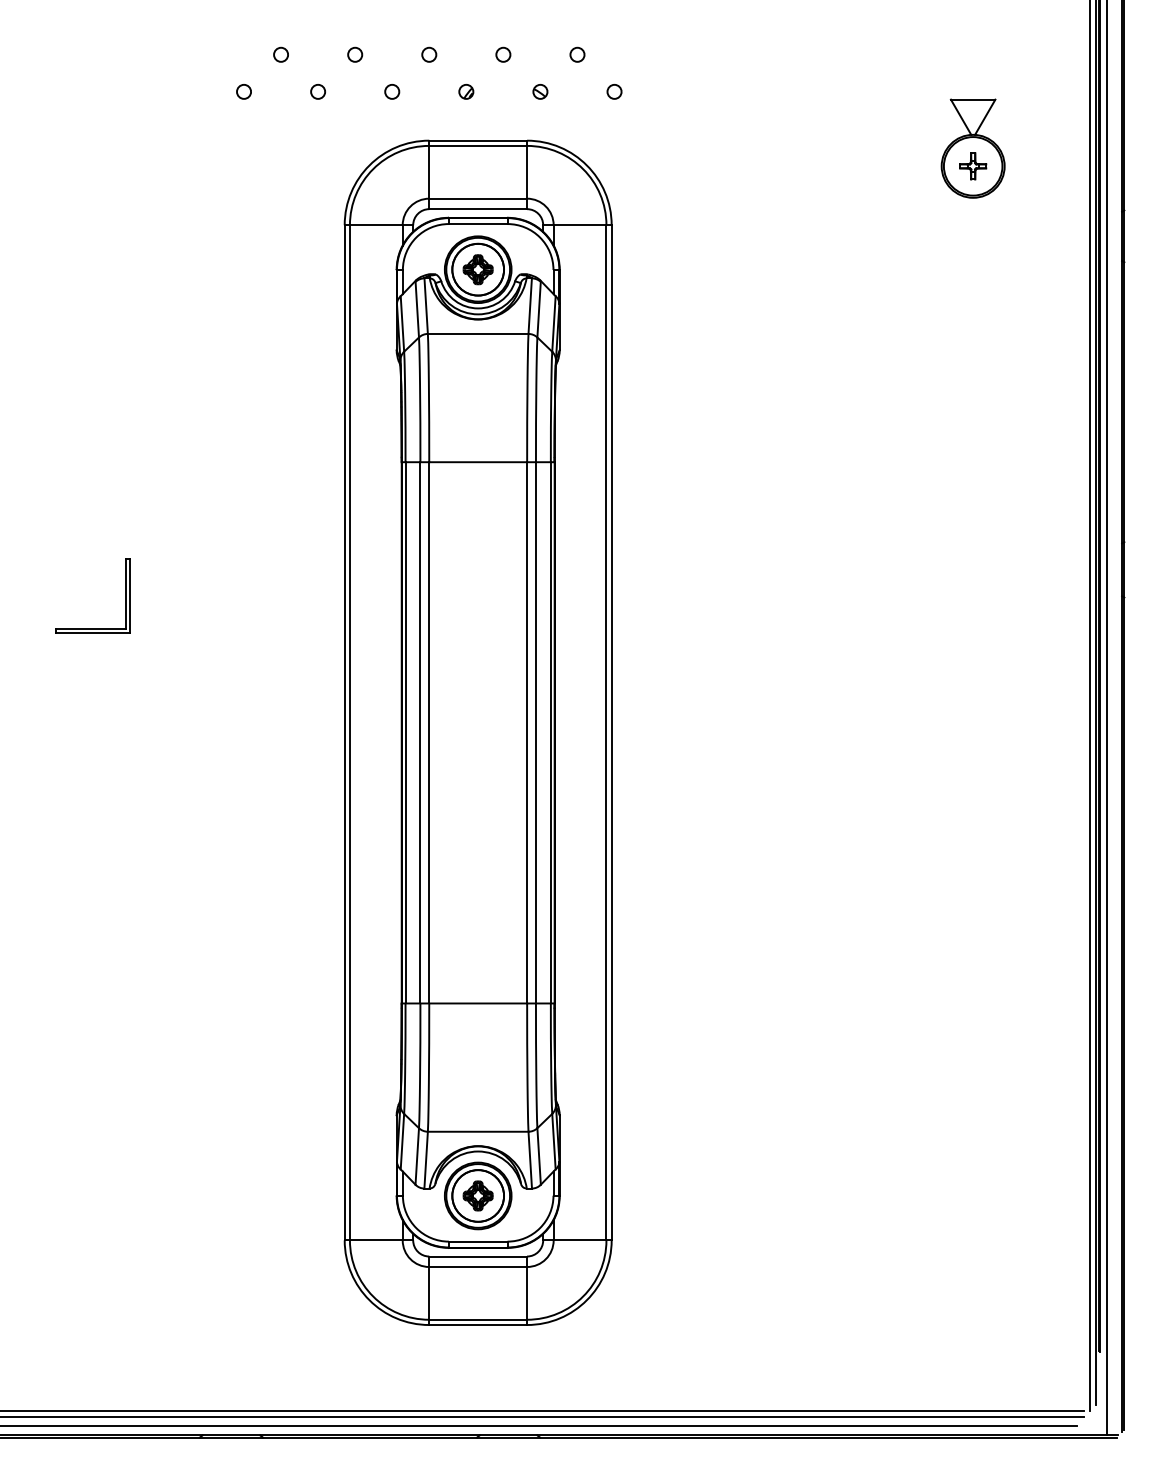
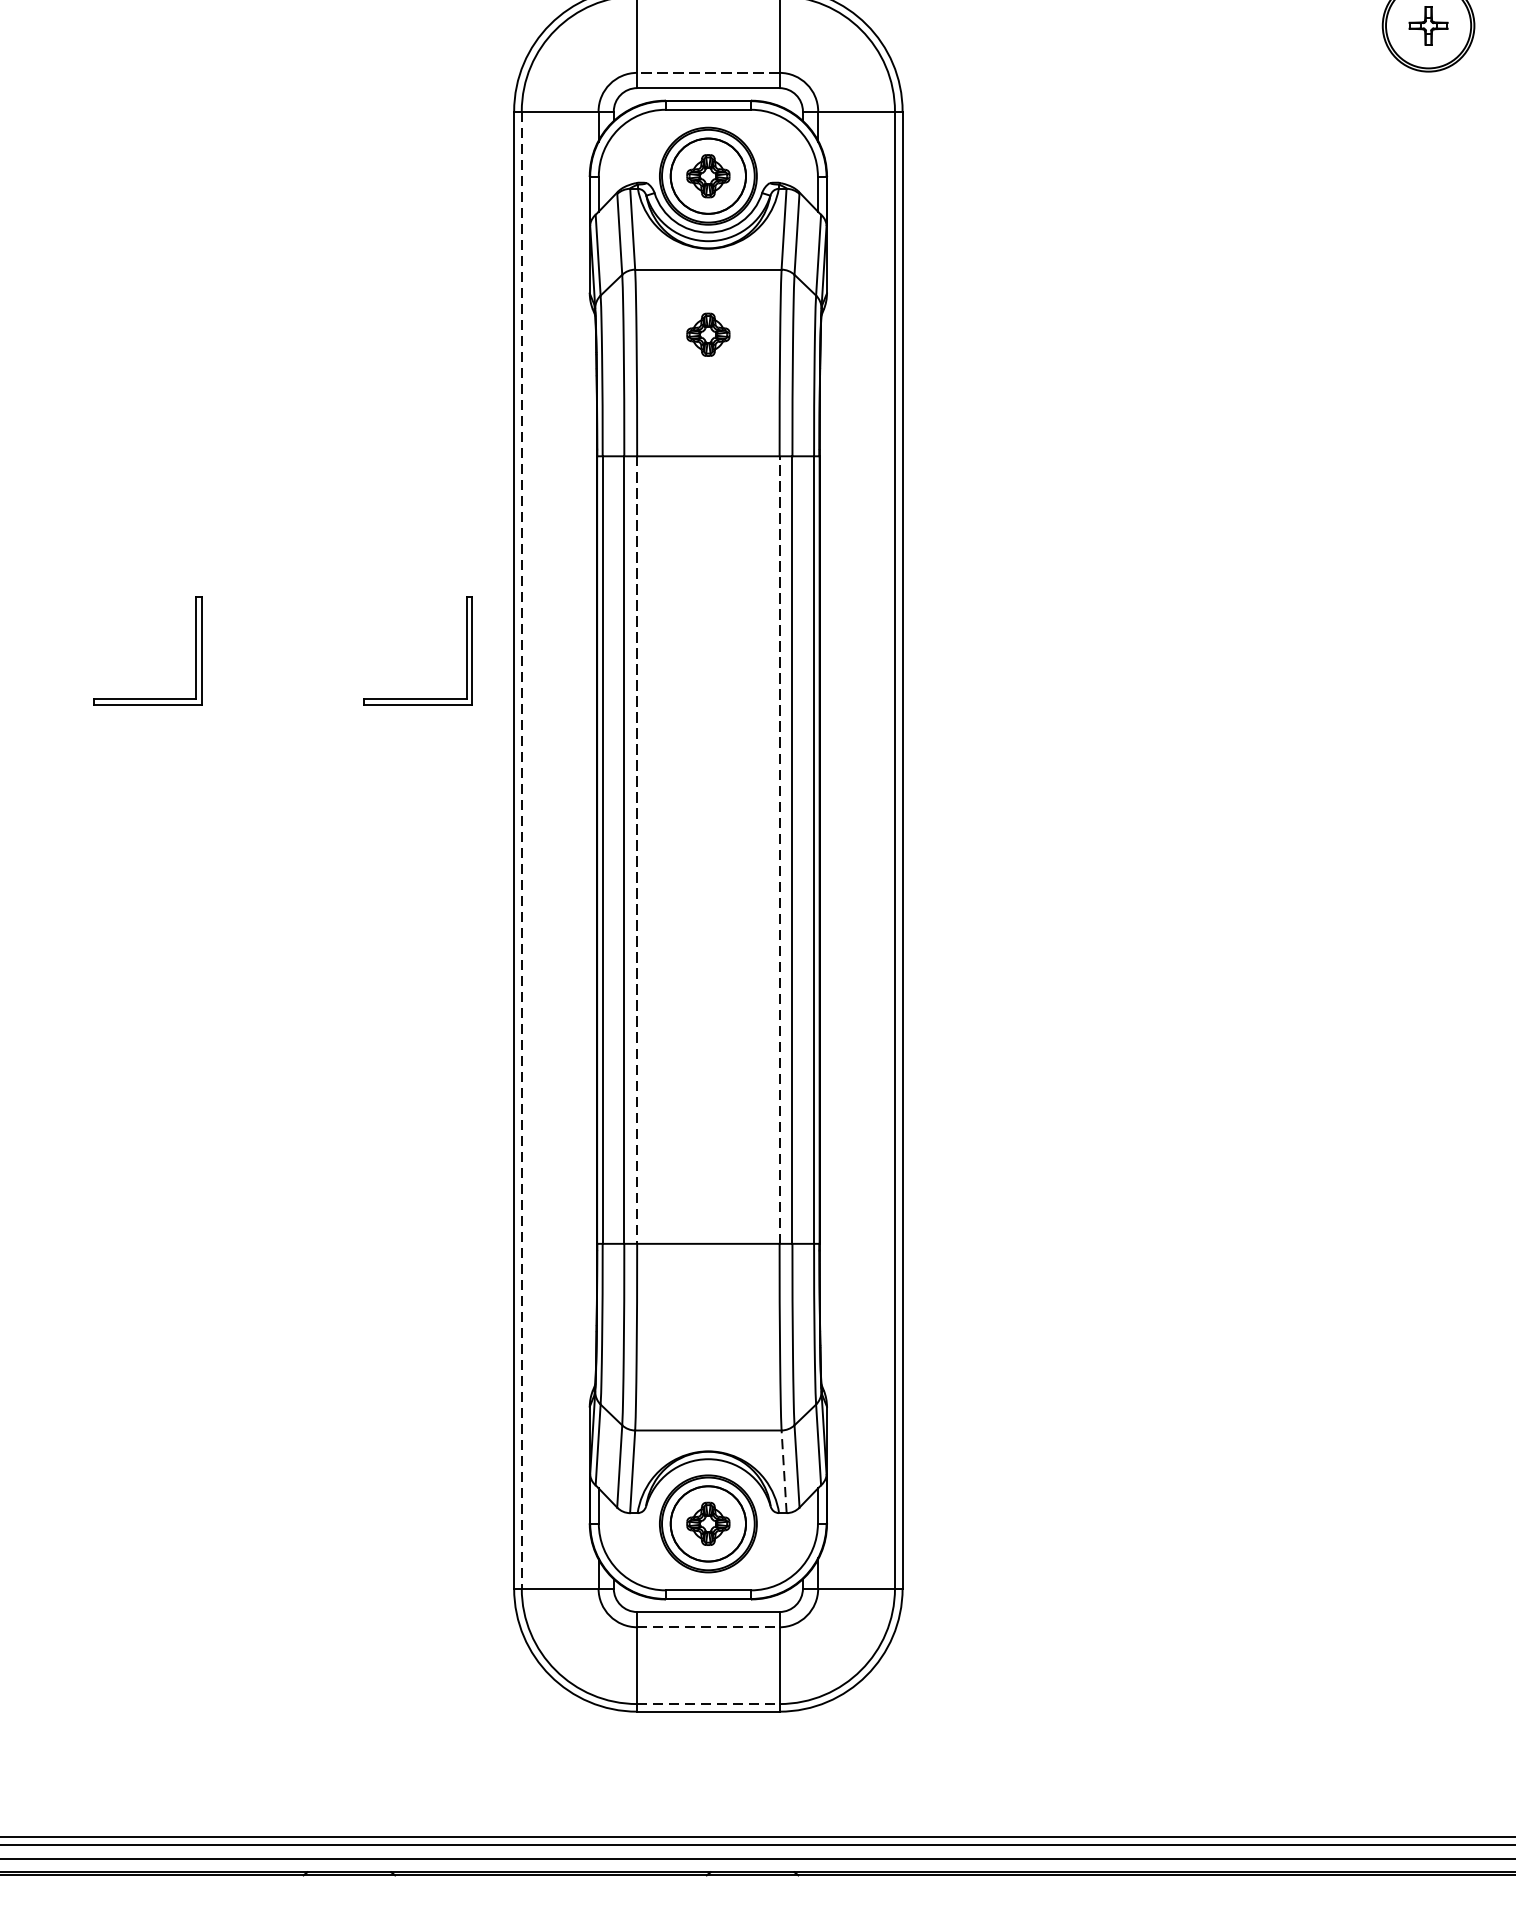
line: (478, 198) -> (708, 72), solid -> dashed
part: (477, 378) -> (707, 334), added
part: (311, 595) -> (465, 650), added
line: (349, 732) -> (521, 849), solid -> dashed
line: (429, 732) -> (637, 849), solid -> dashed
line: (527, 732) -> (780, 849), solid -> dashed
line: (530, 1159) -> (784, 1470), solid -> dashed
line: (478, 1267) -> (708, 1627), solid -> dashed
line: (478, 1319) -> (708, 1703), solid -> dashed

